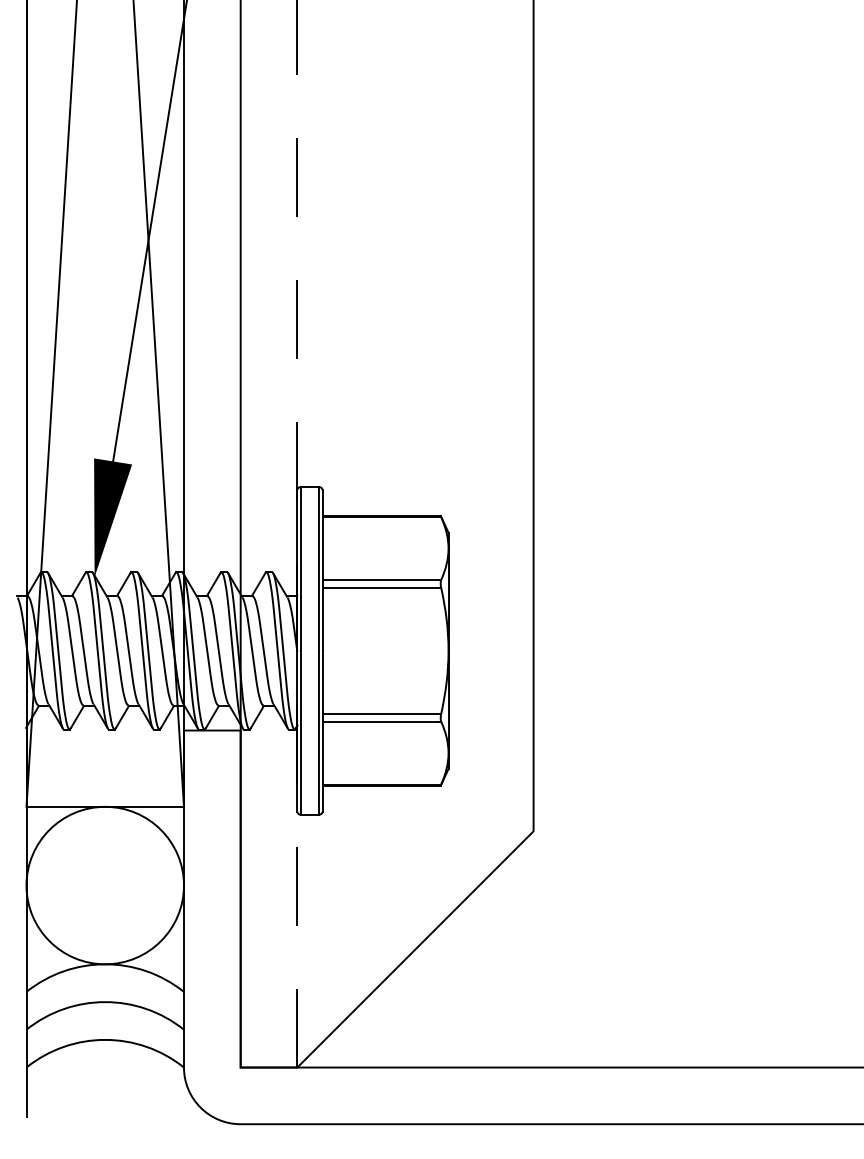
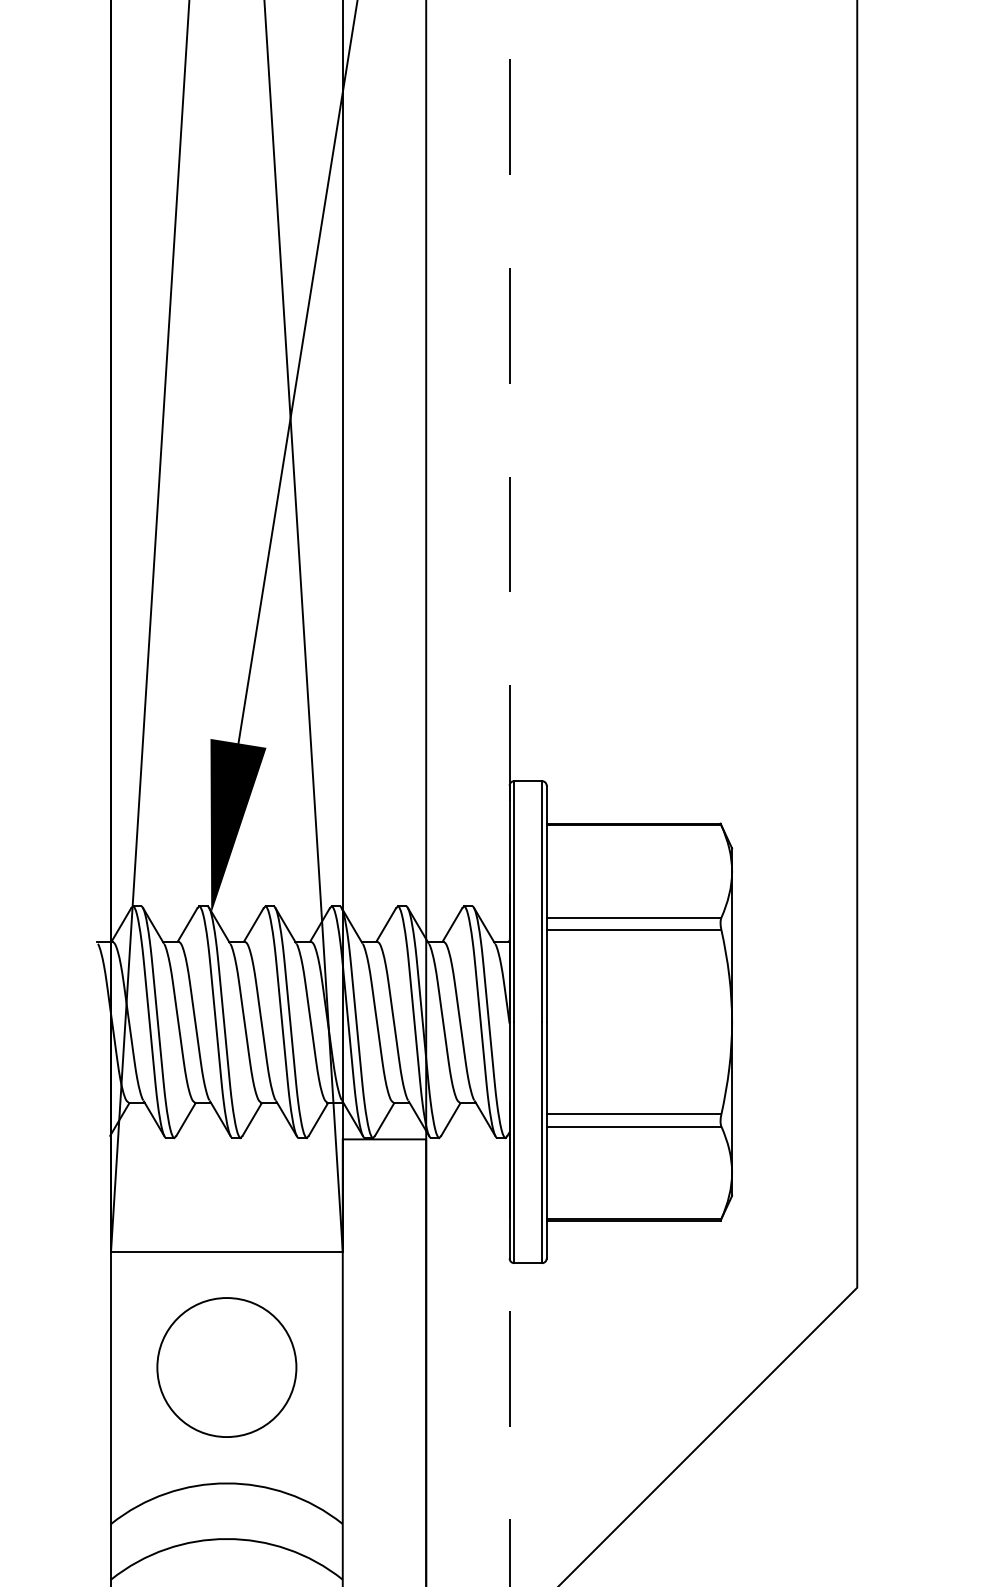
circle: (104, 885) -> (225, 1367), size x0.6

